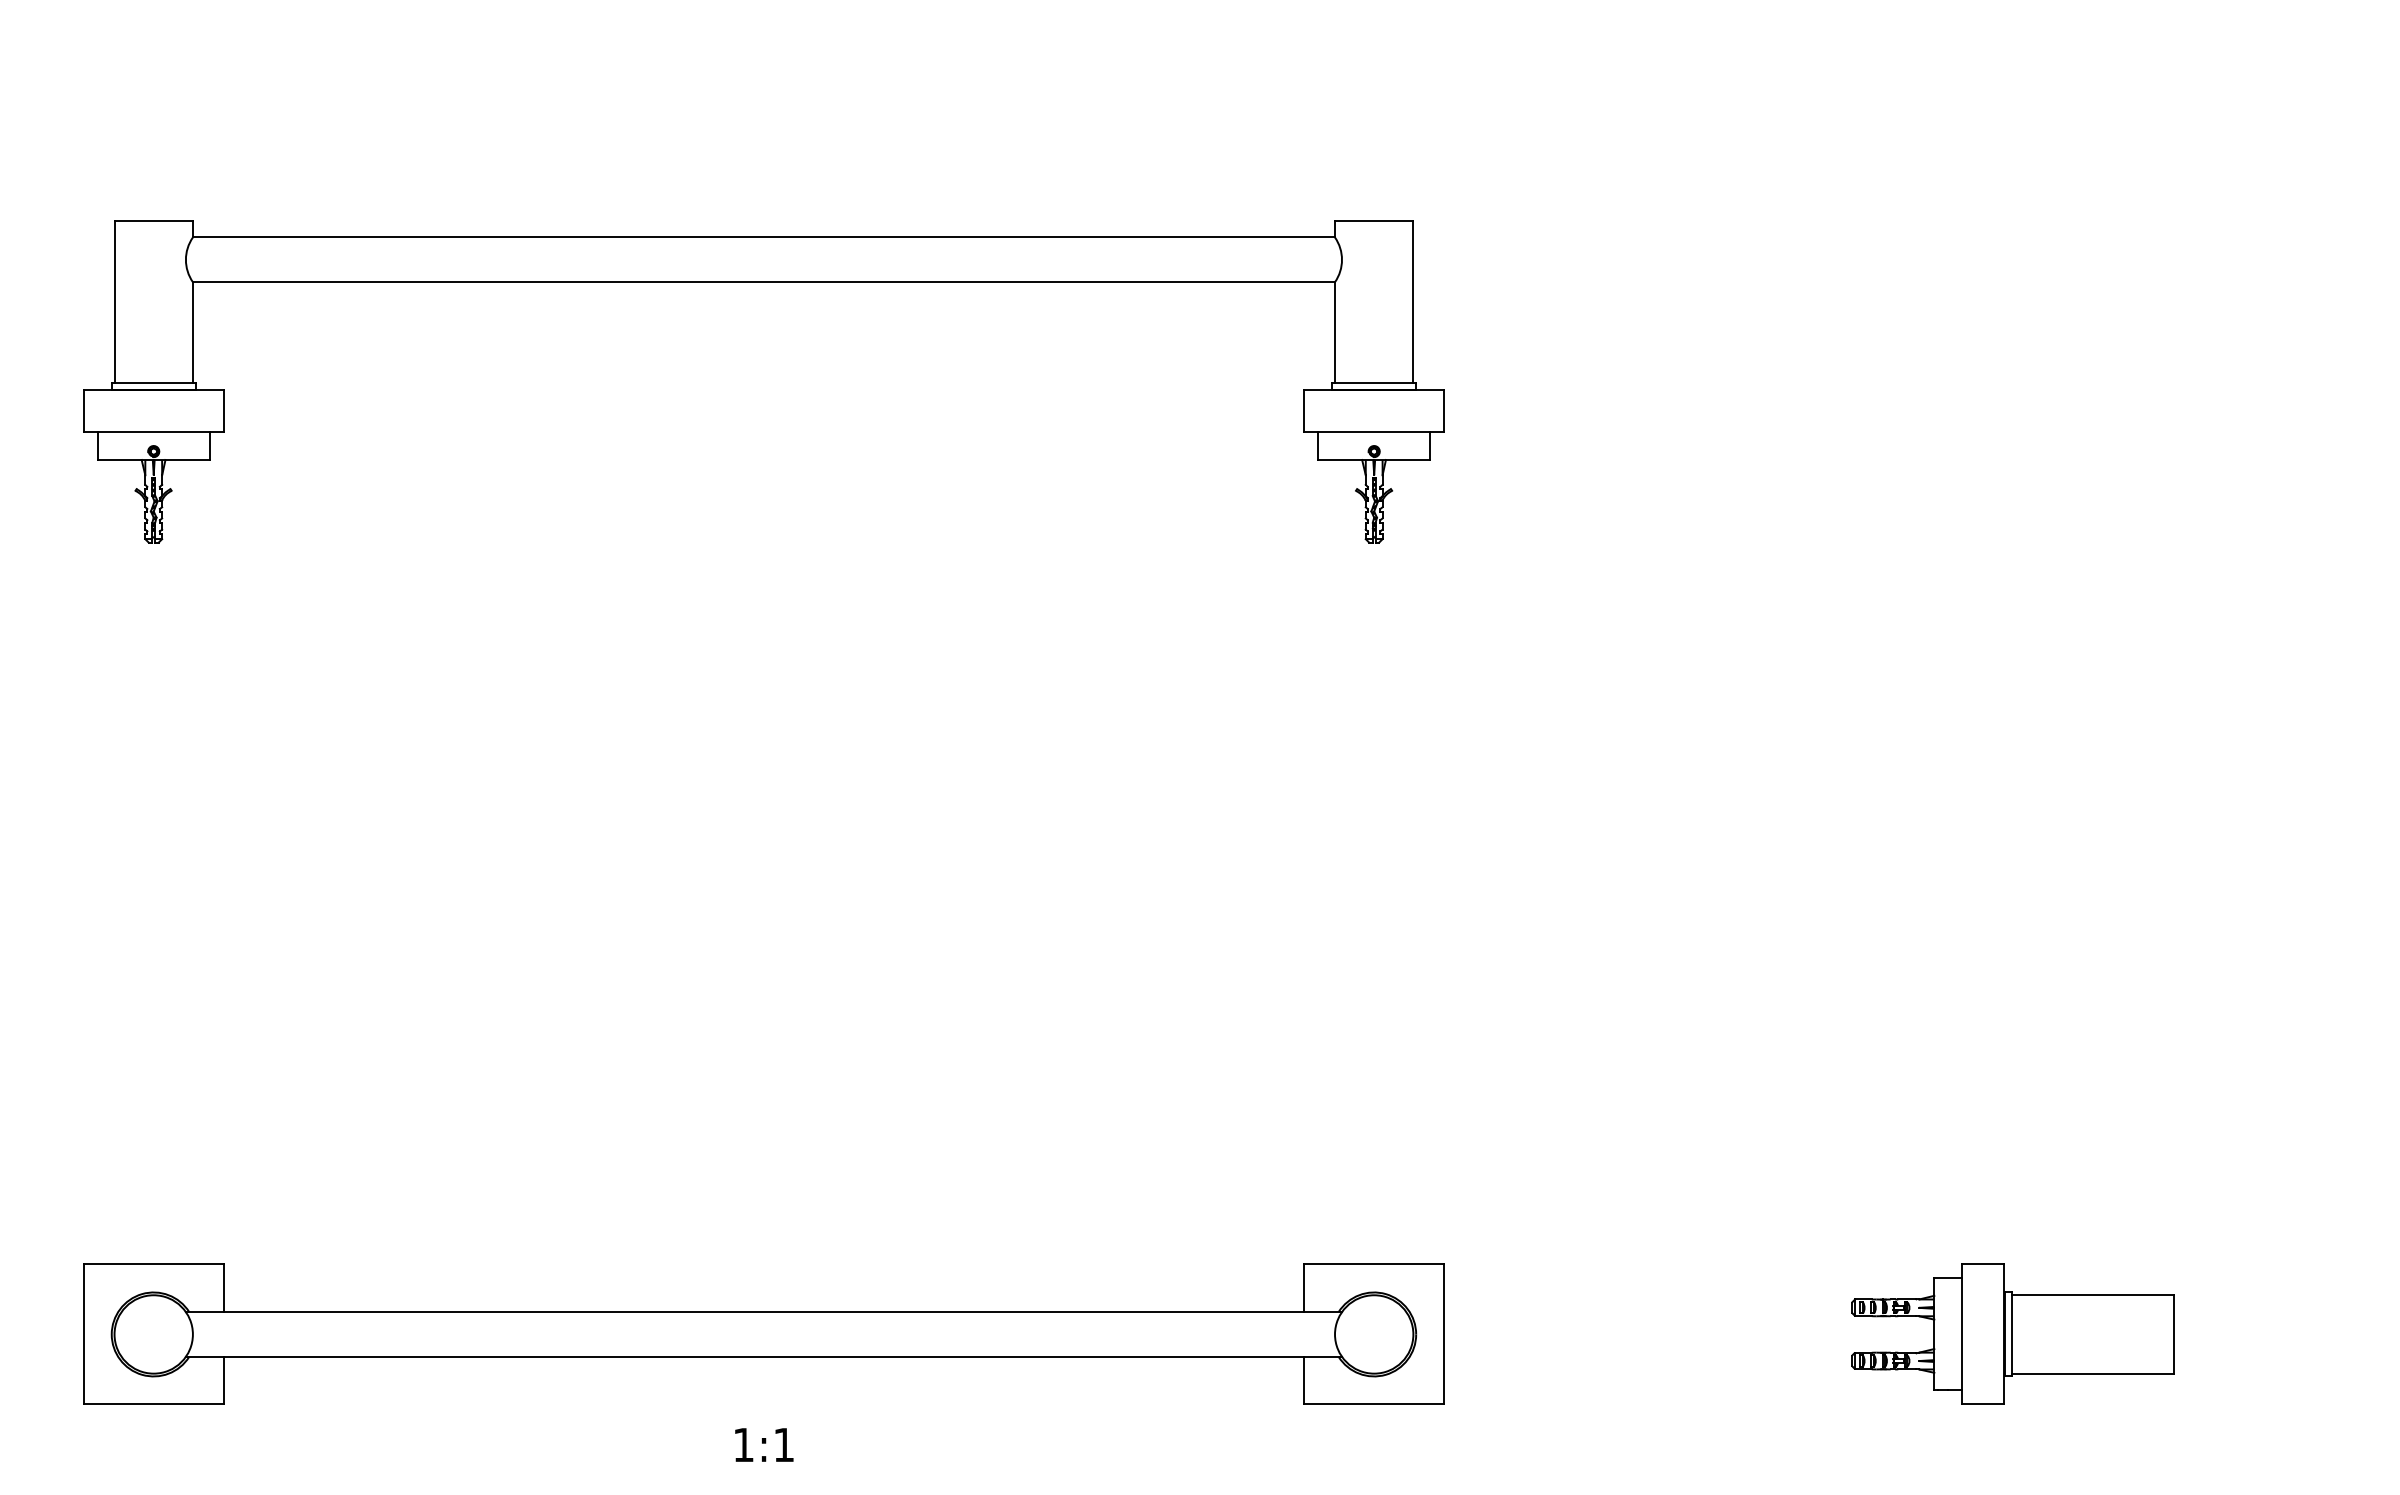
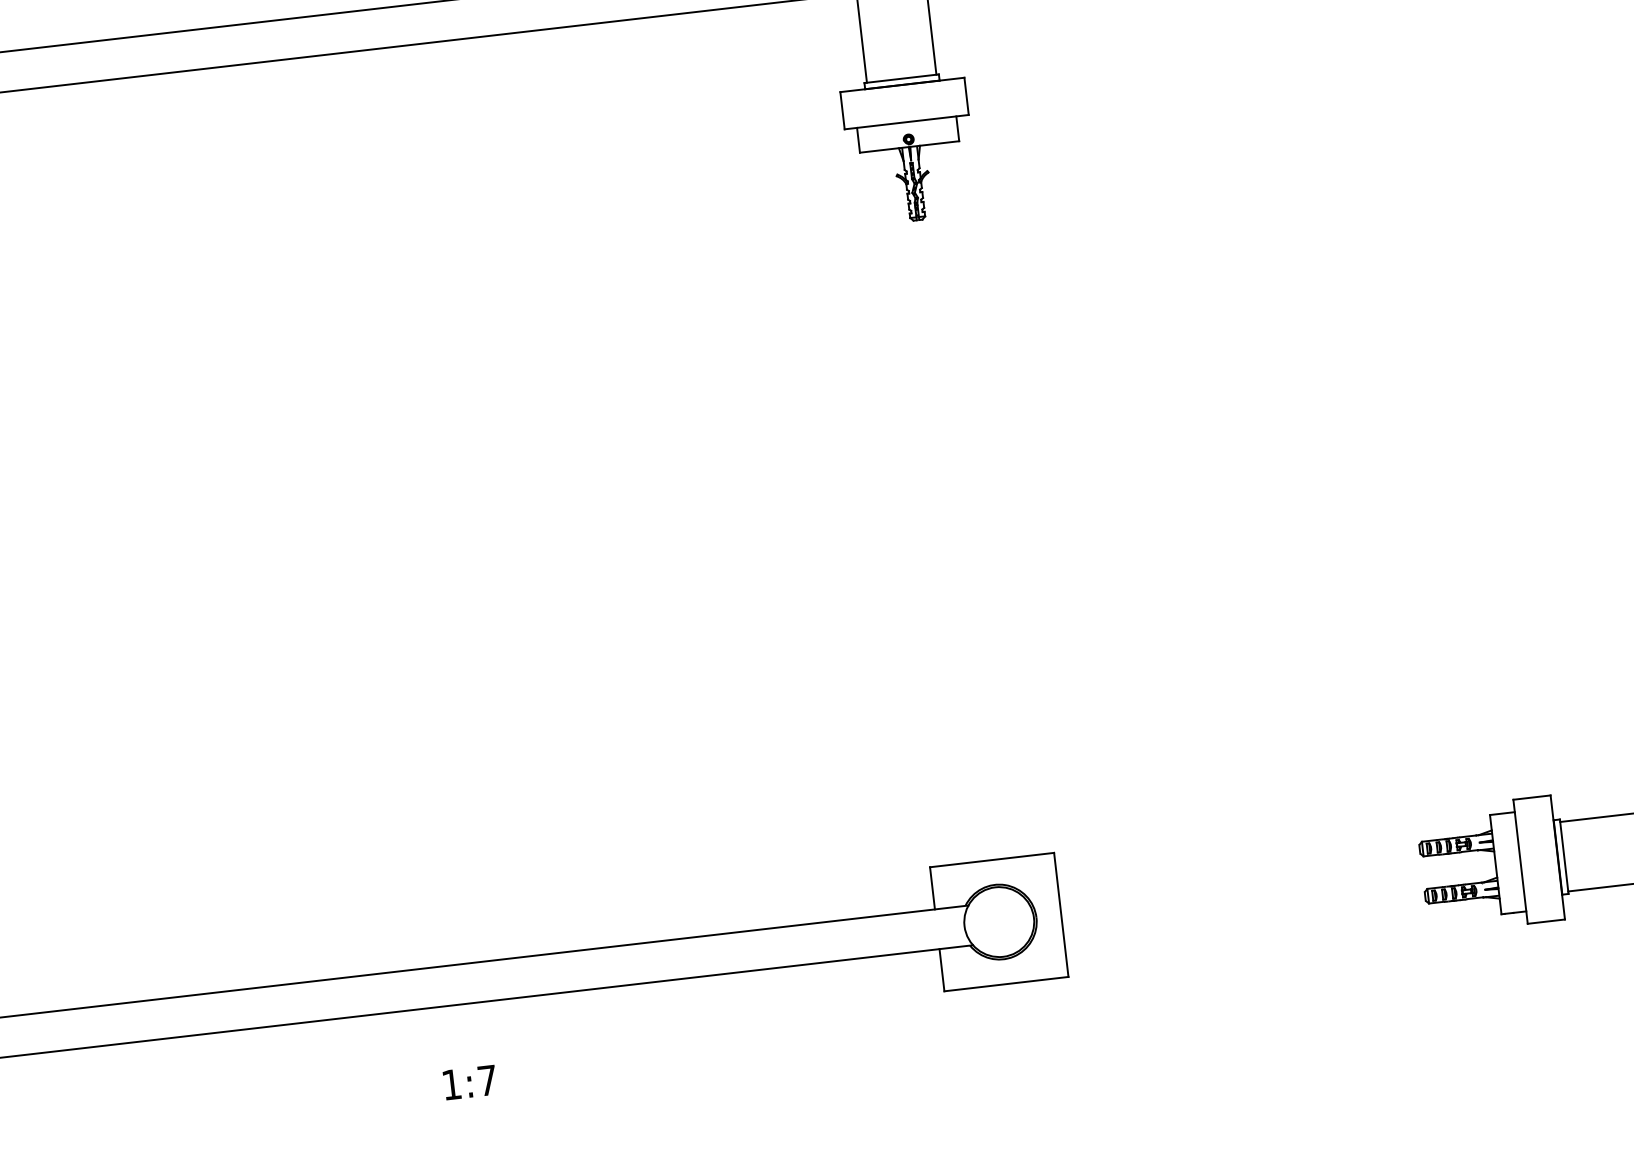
text: (783, 1444) -> (486, 1080), 1:1 -> 1:7

